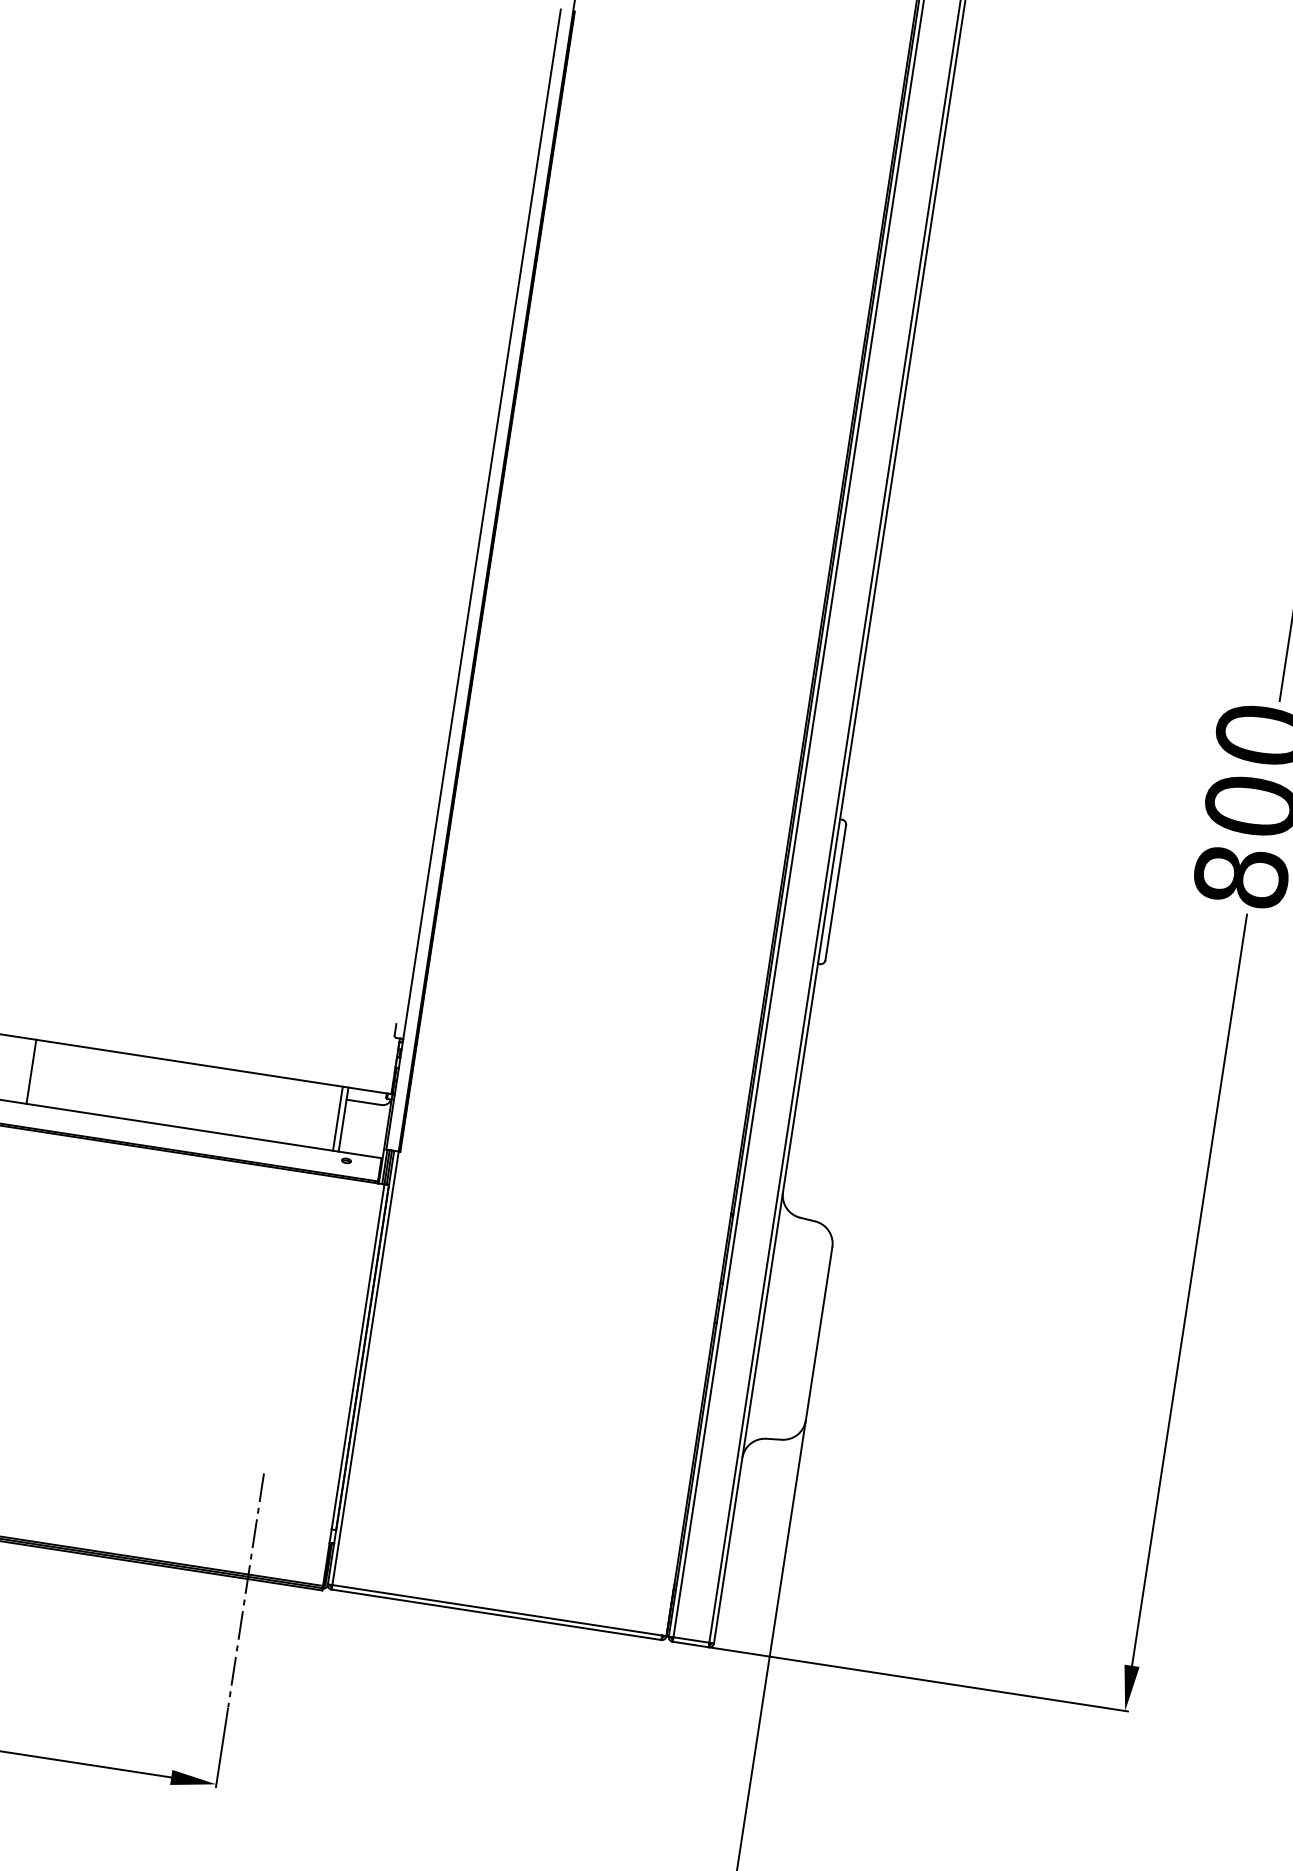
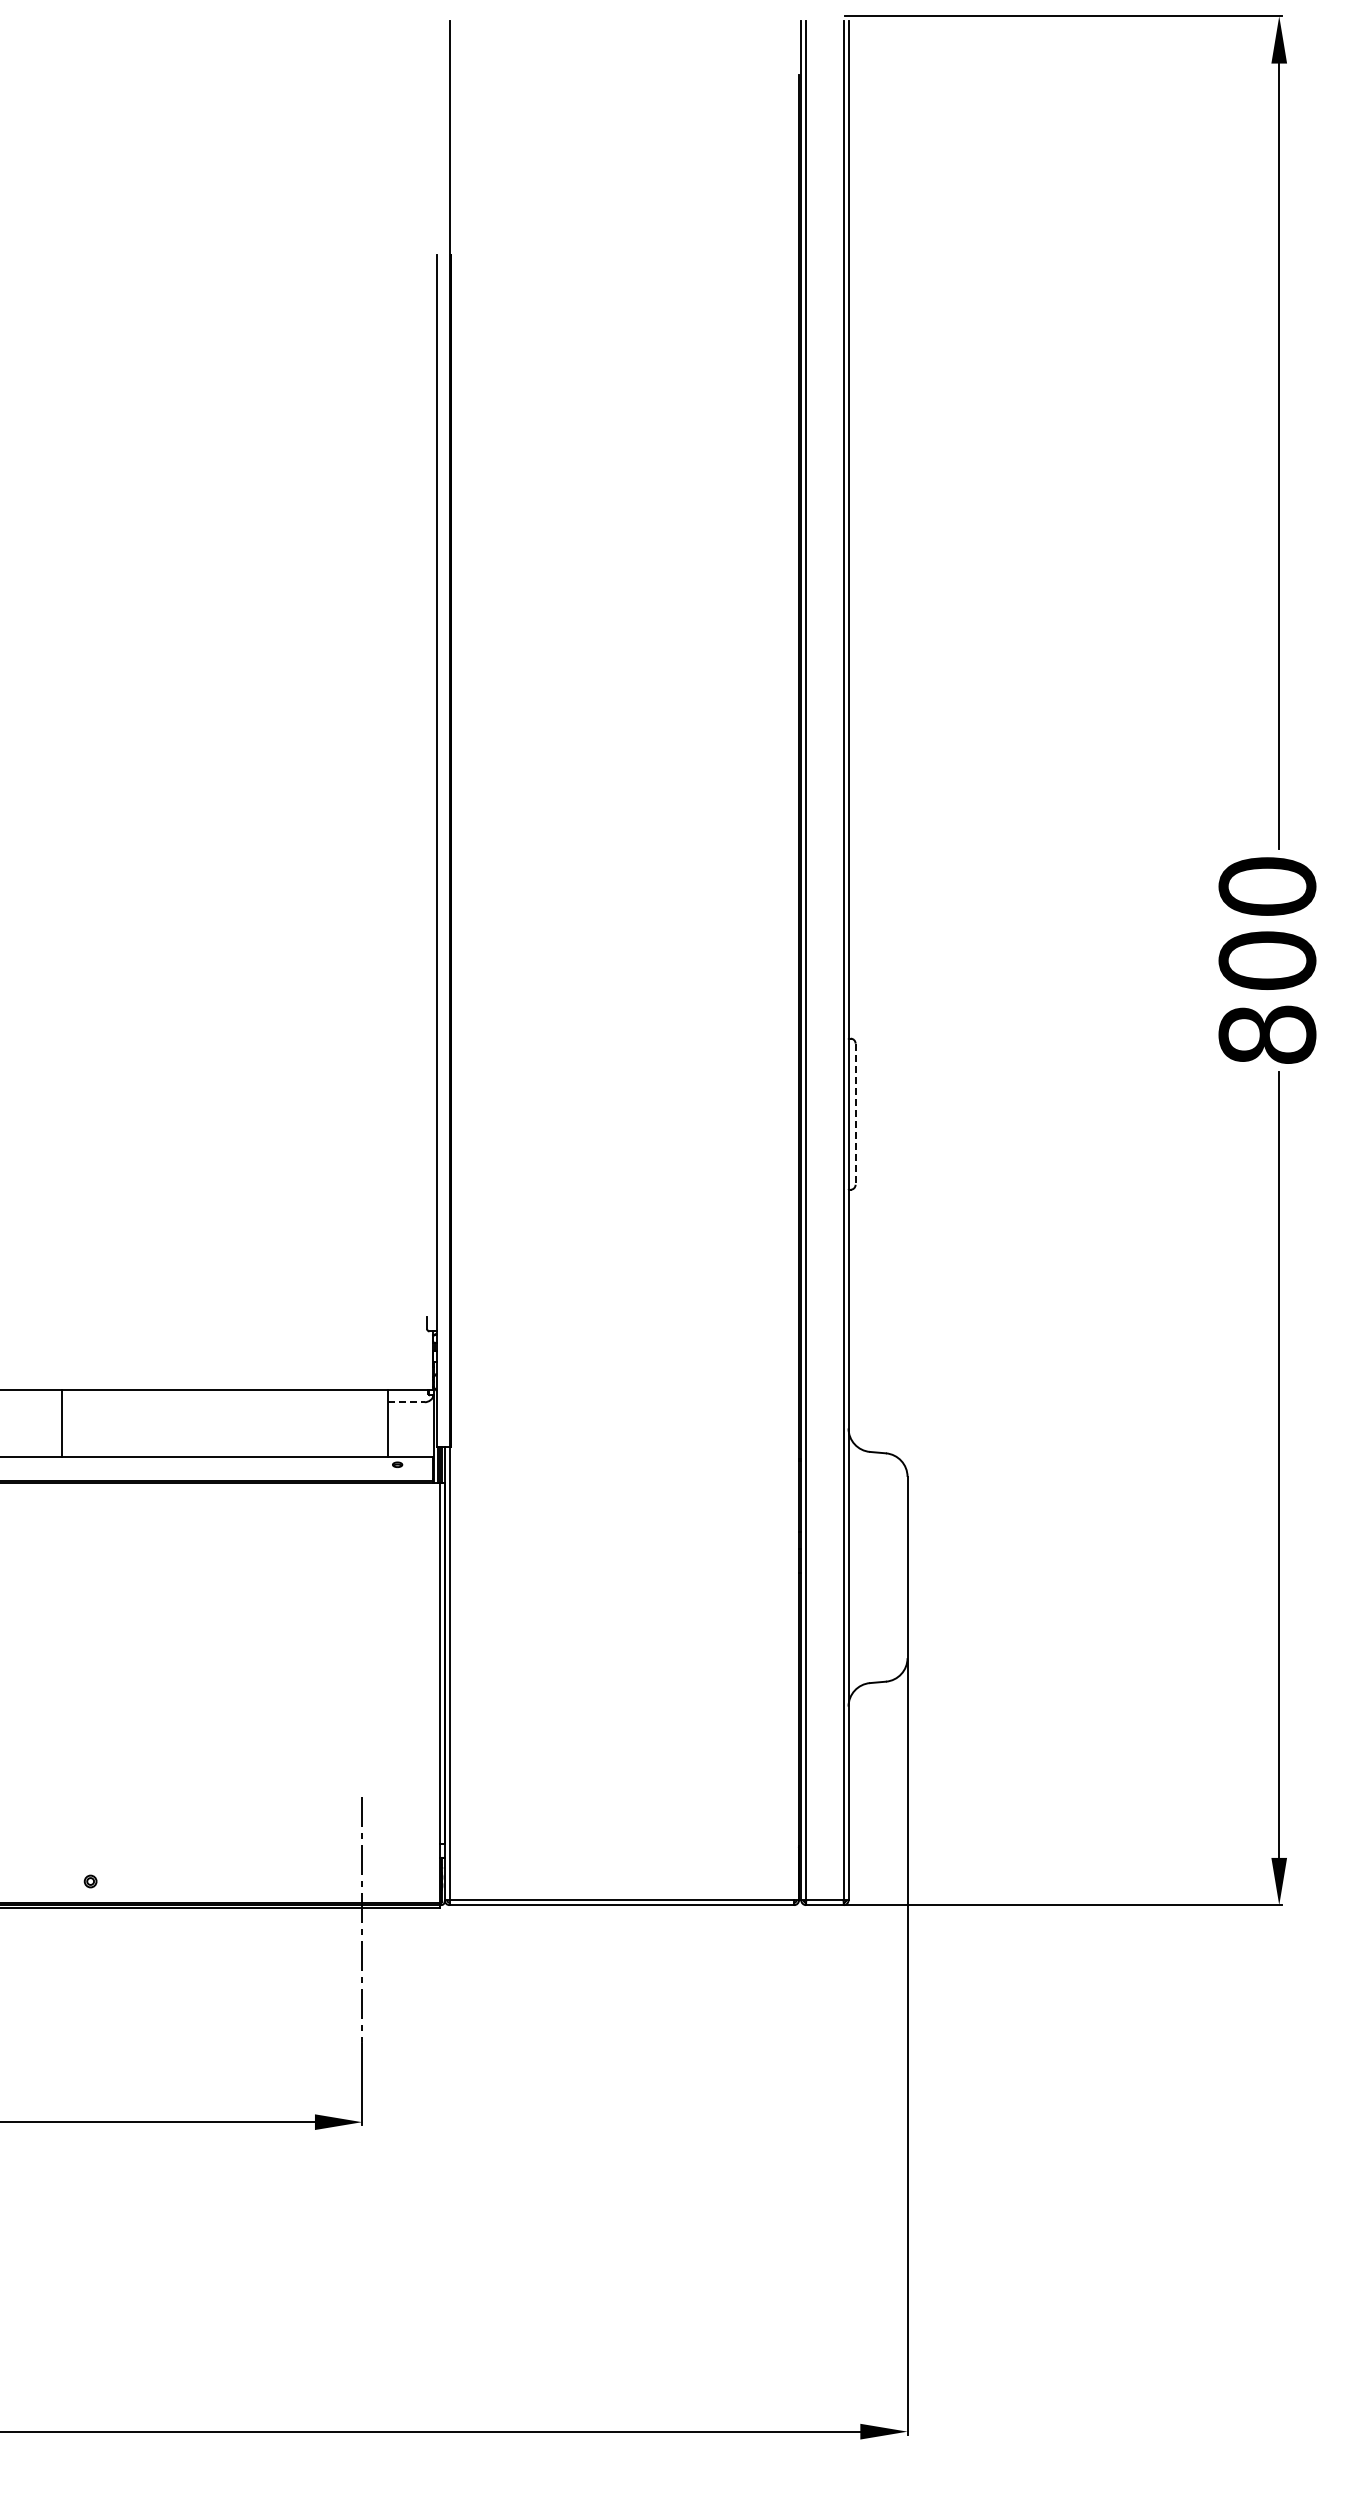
line: (835, 892) -> (855, 1114), solid -> dashed
line: (364, 1102) -> (406, 1402), solid -> dashed
line: (338, 1118) -> (382, 1422), removed

